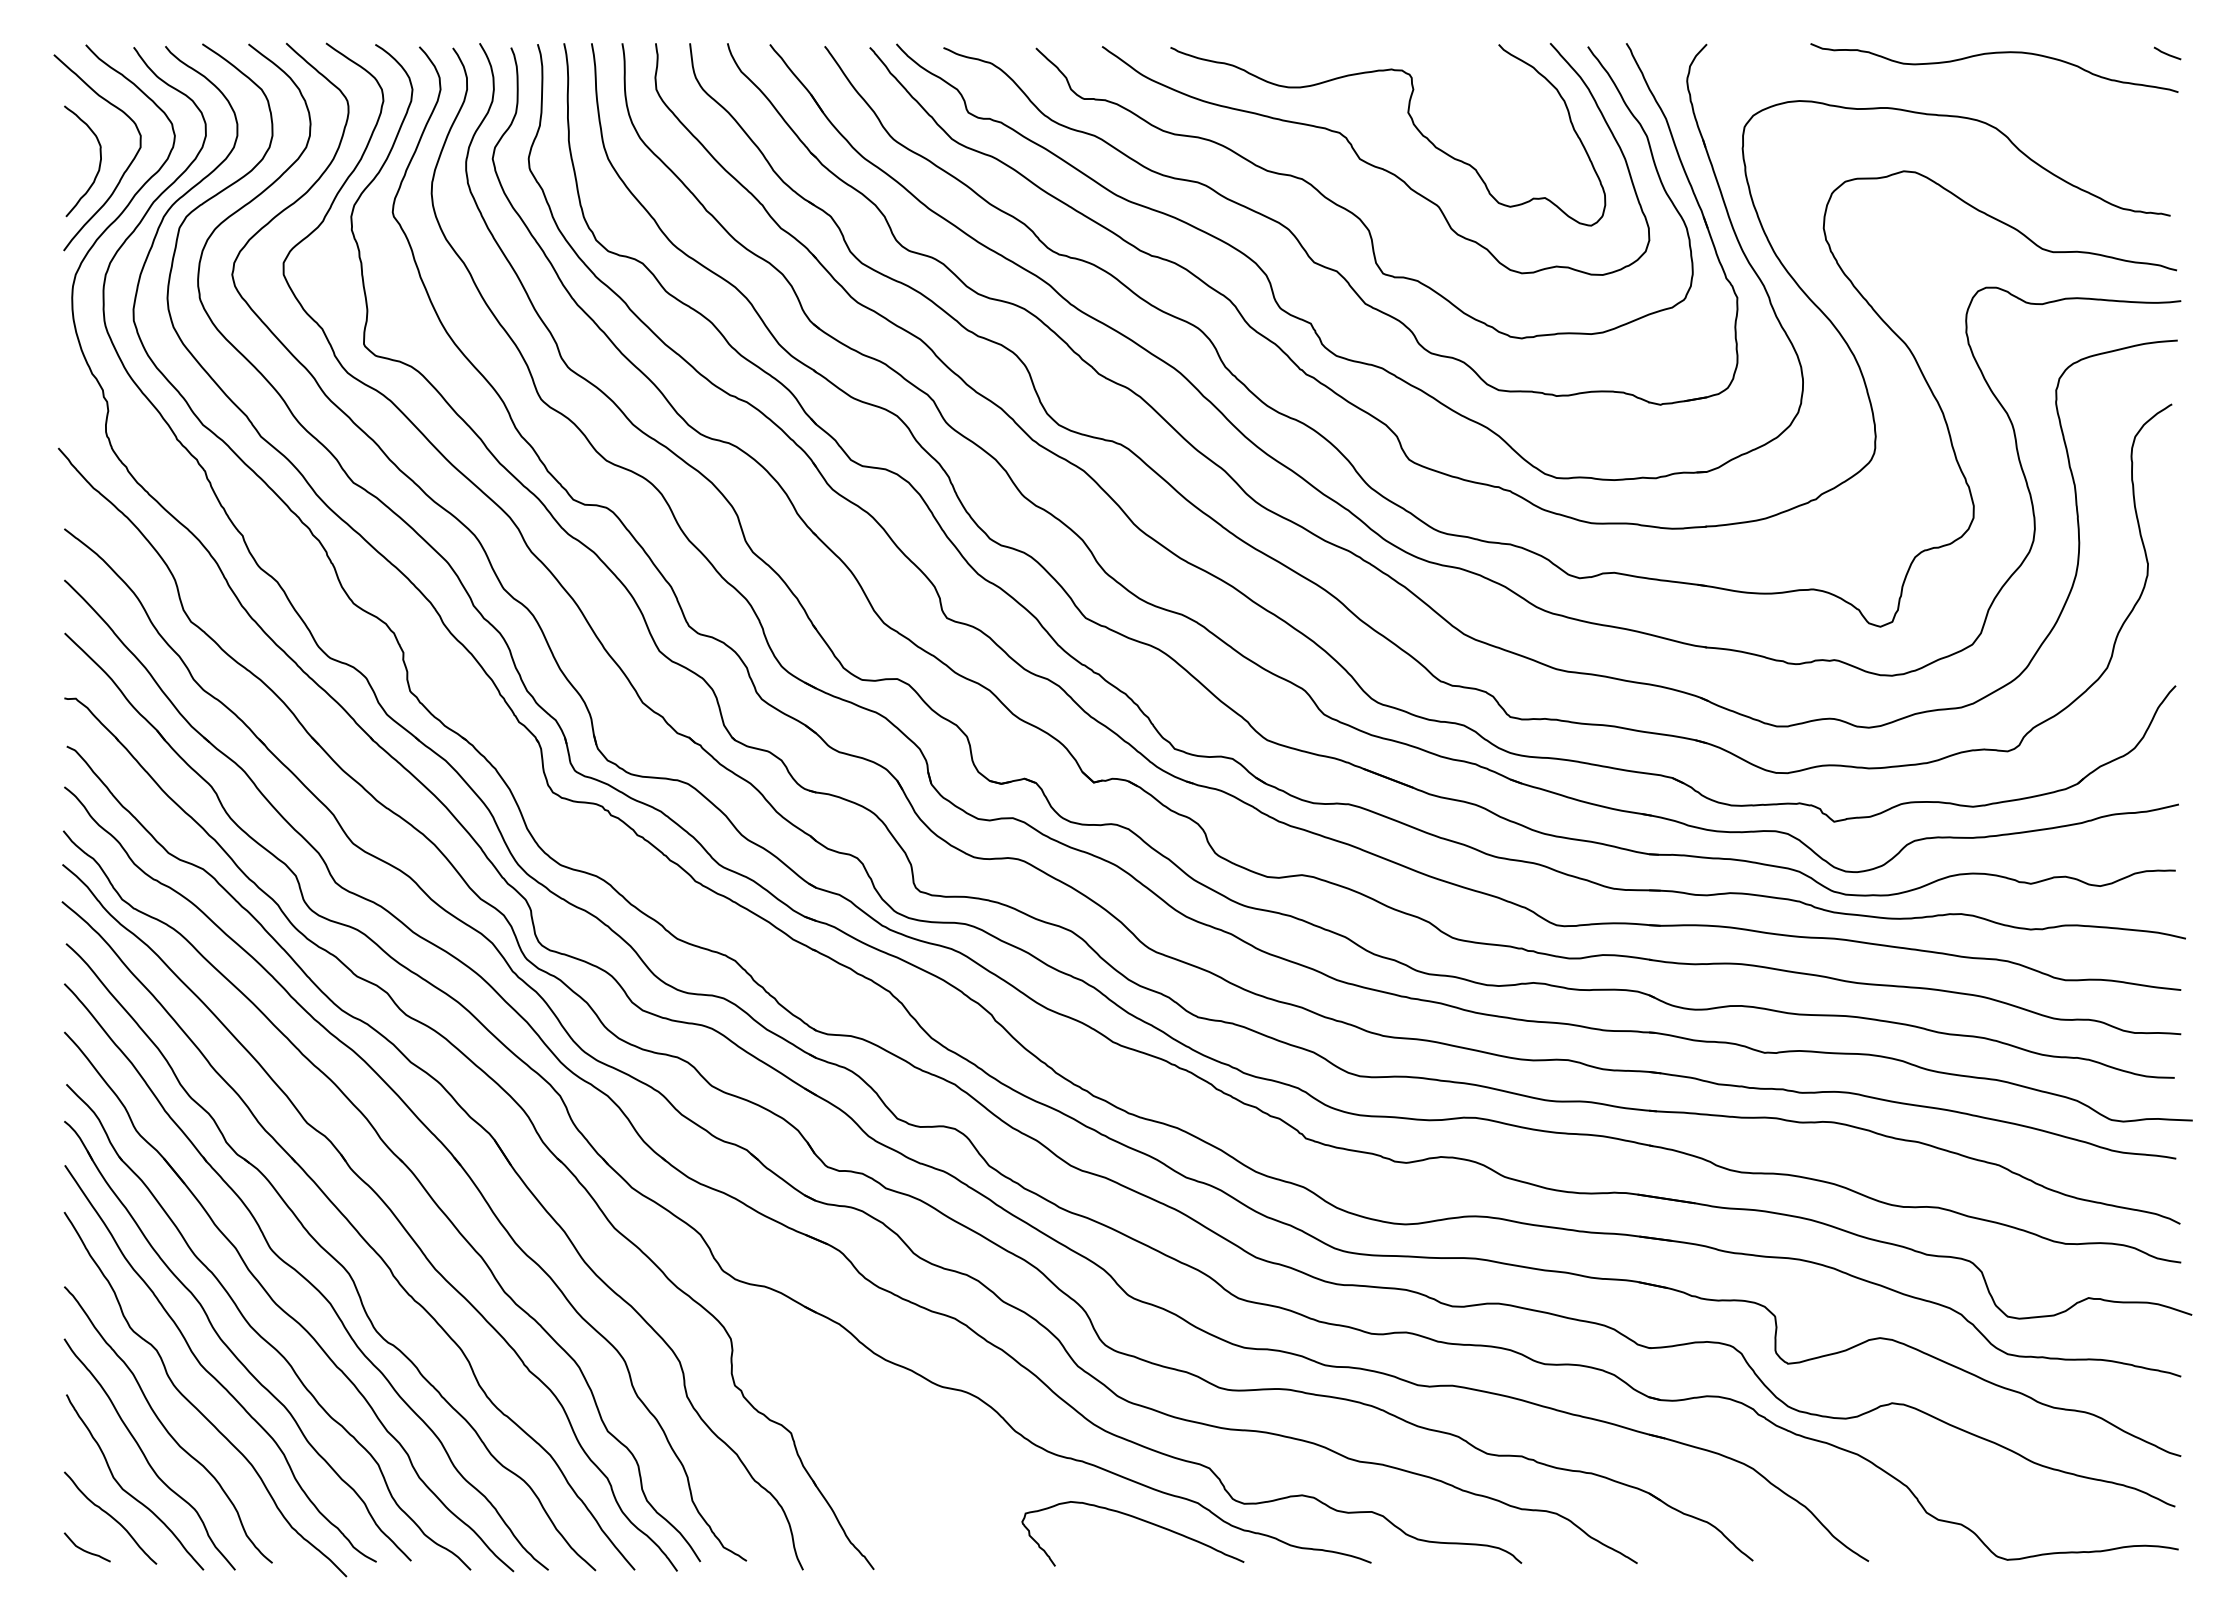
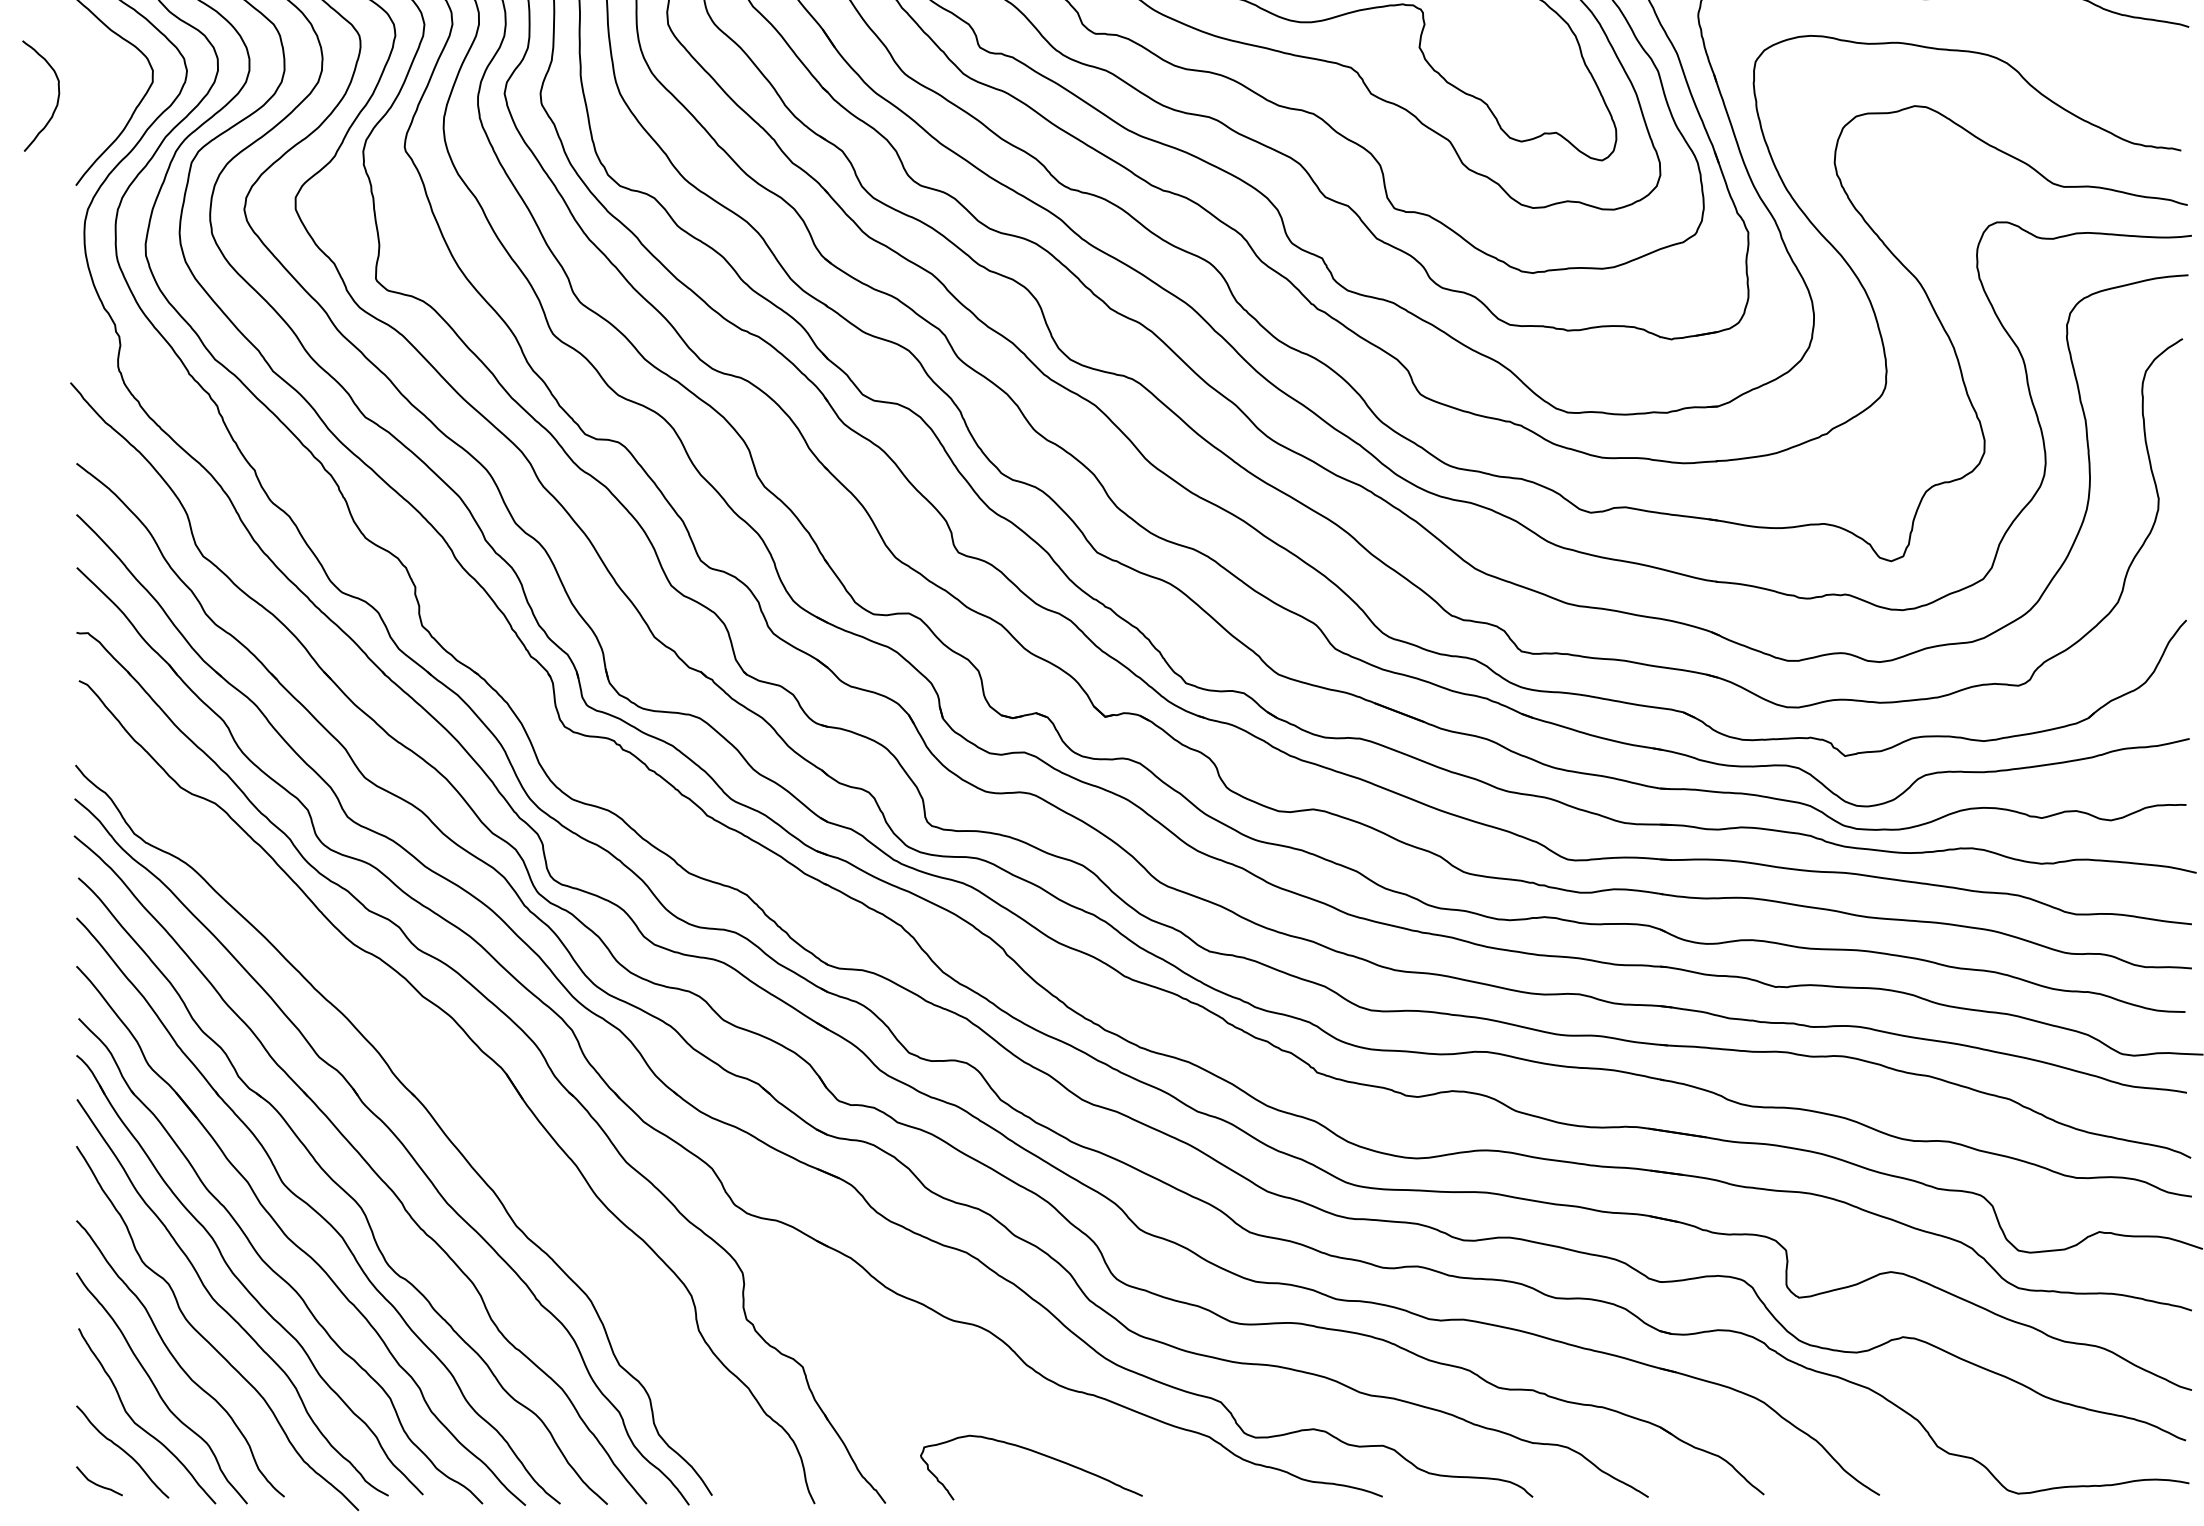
curve: (98, 166) -> (56, 101), moved
part: (437, 1140) -> (449, 1074), removed
curve: (1137, 1519) -> (1036, 1453), moved

